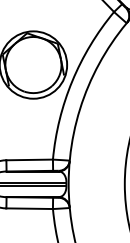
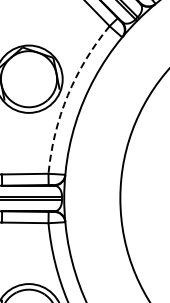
arc: (71, 81) -> (67, 95), solid -> dashed

